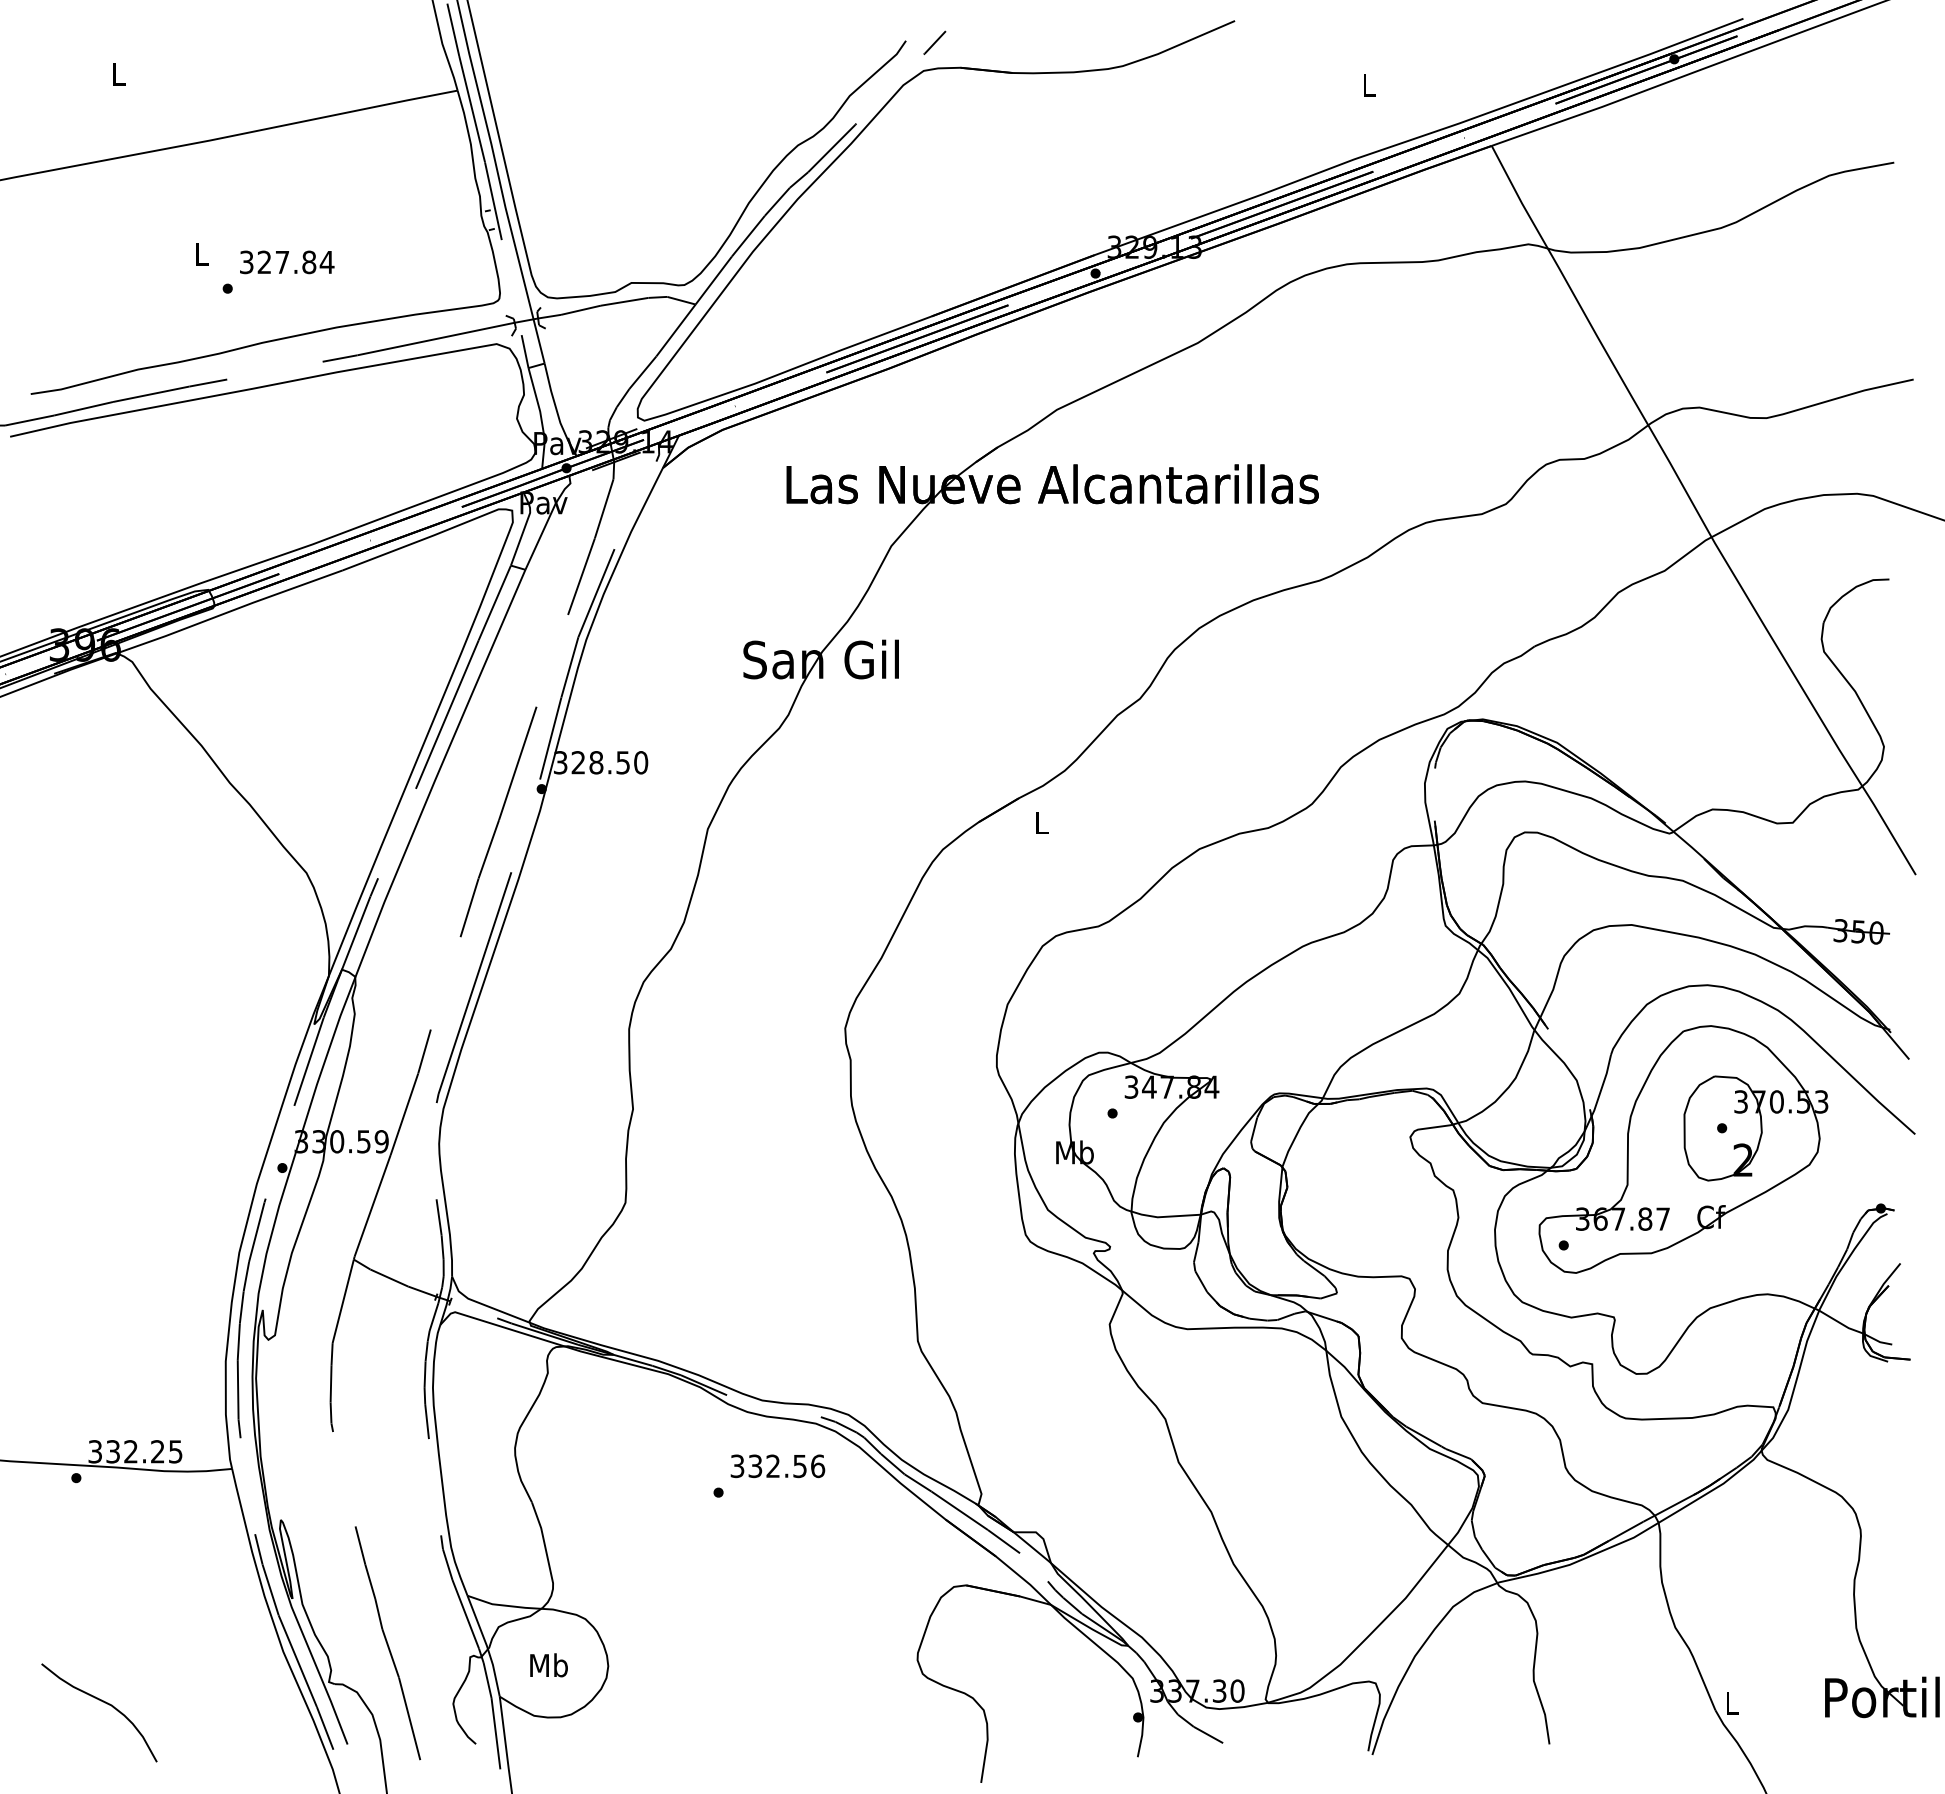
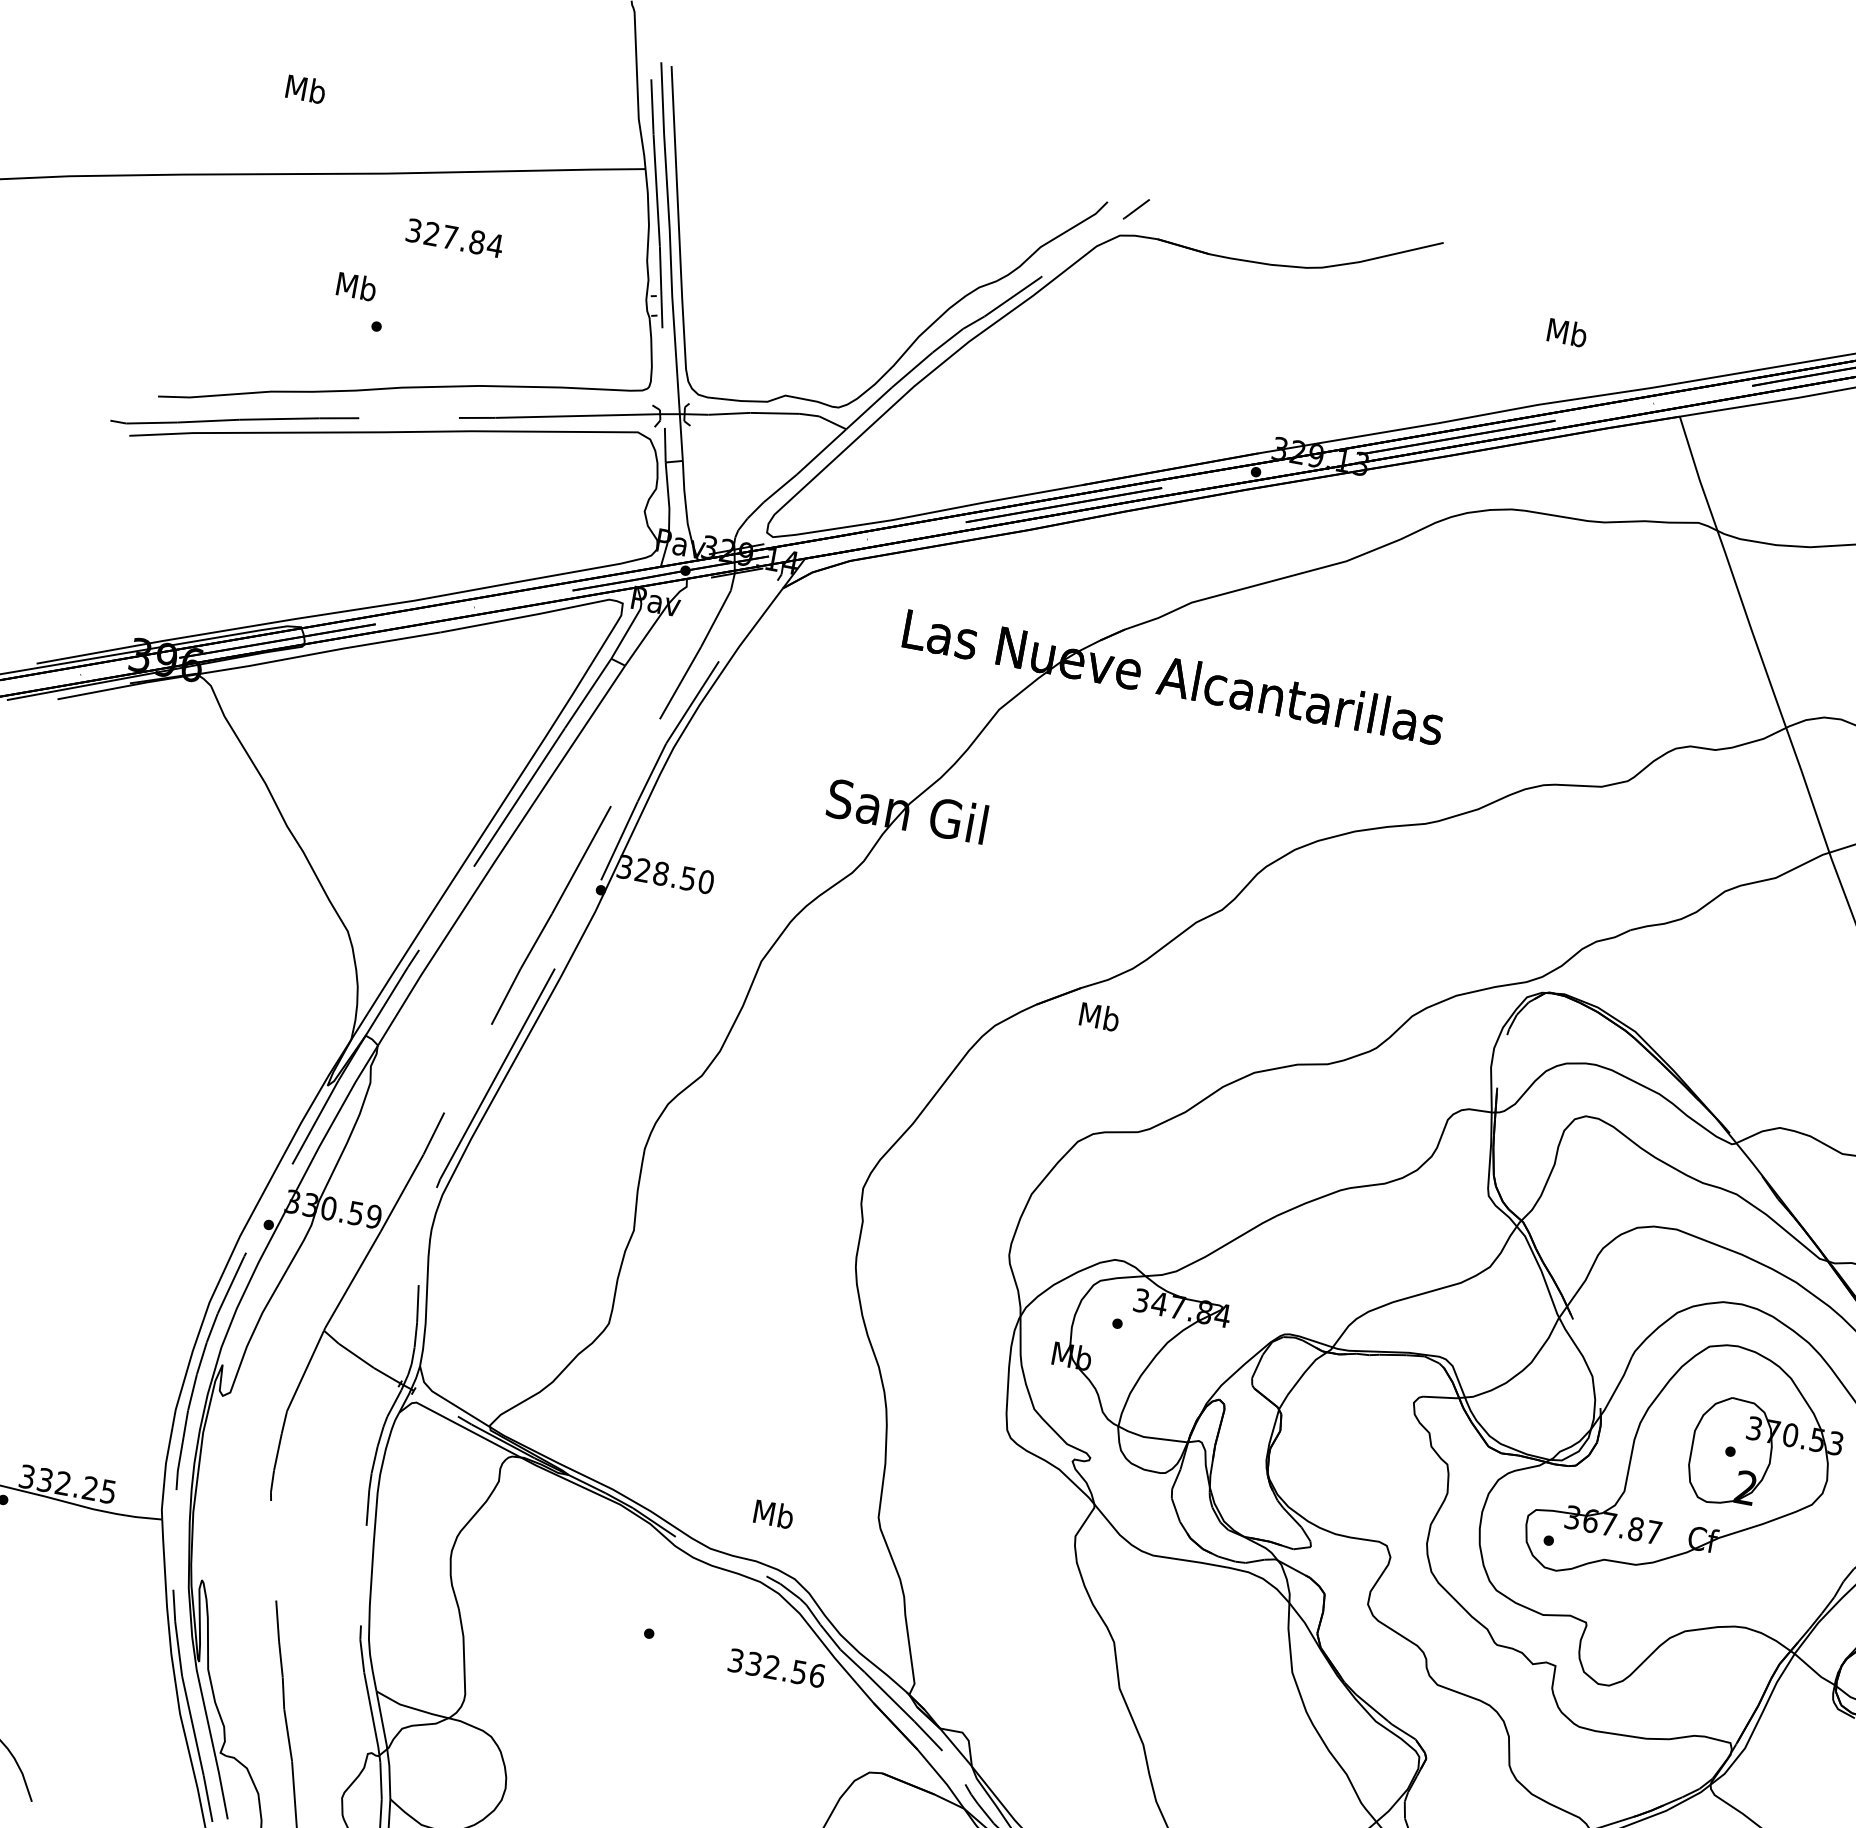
text: (118, 73) -> (306, 88), L -> Mb
text: (1369, 85) -> (1567, 332), L -> Mb
text: (201, 253) -> (356, 286), L -> Mb
text: (287, 262) -> (455, 238), moved
text: (1041, 822) -> (1099, 1016), L -> Mb
text: (777, 1466) -> (776, 1668), moved
text: (548, 1665) -> (773, 1514), moved

